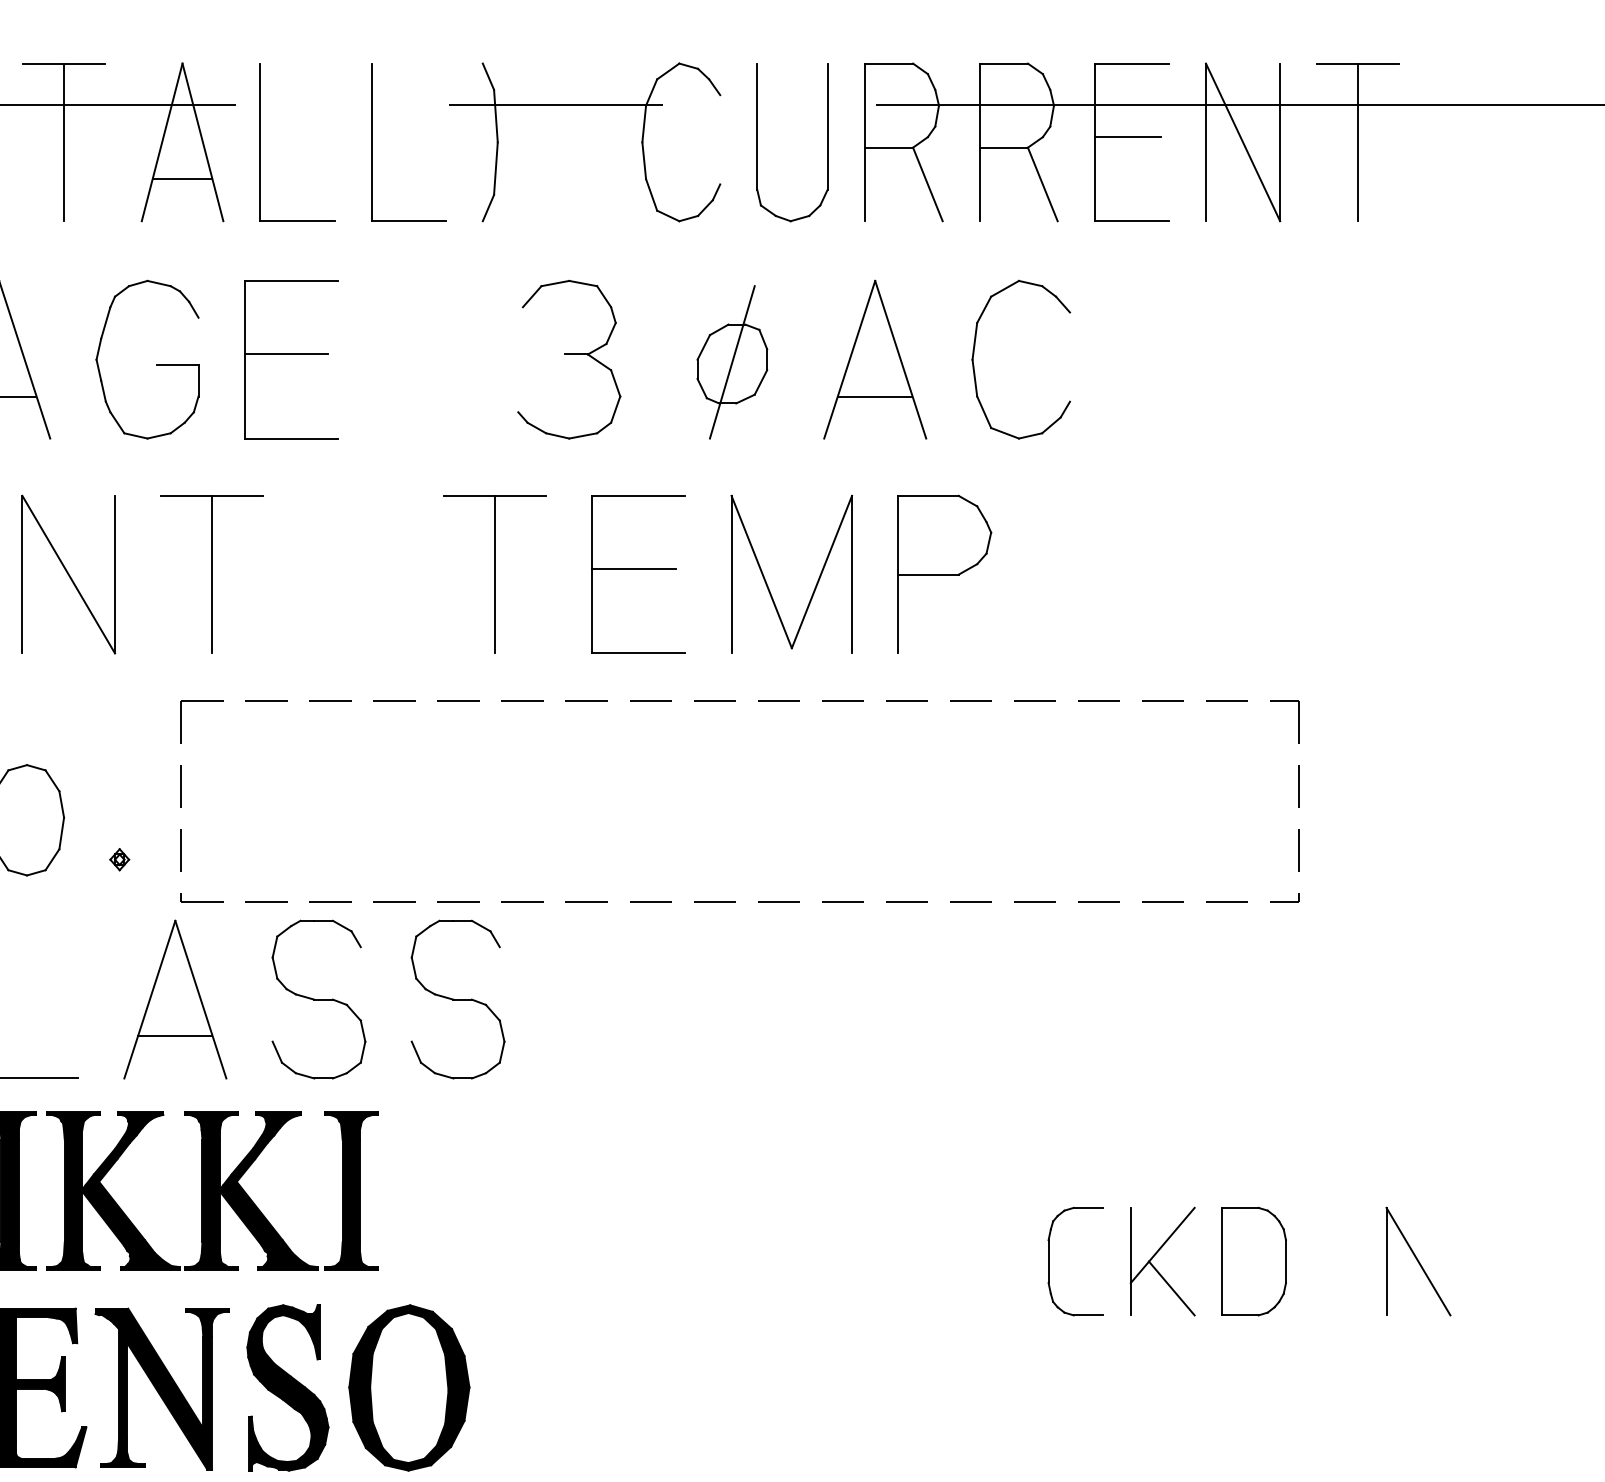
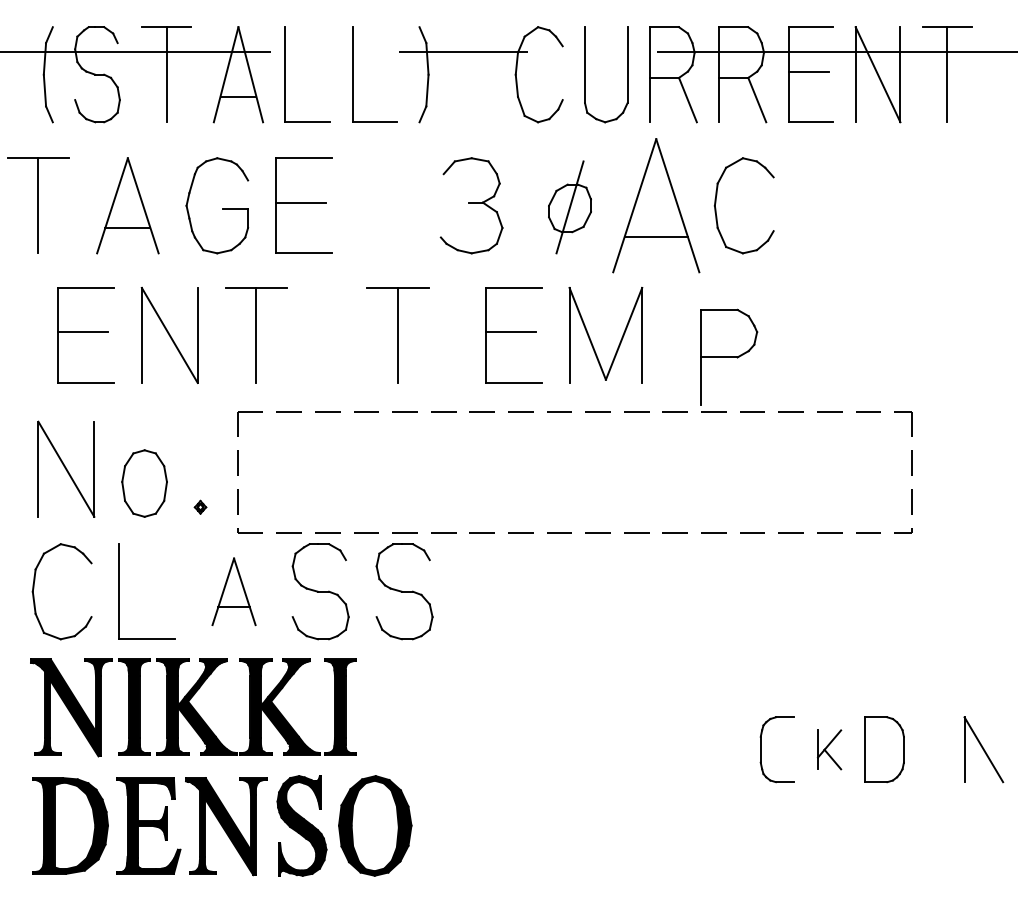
part: (874, 359) -> (655, 205), size x1.4
part: (945, 573) -> (729, 356), moved
part: (494, 574) -> (397, 335), moved
part: (174, 999) -> (233, 591), size x0.7
part: (1162, 1261) -> (829, 749), size x0.6

